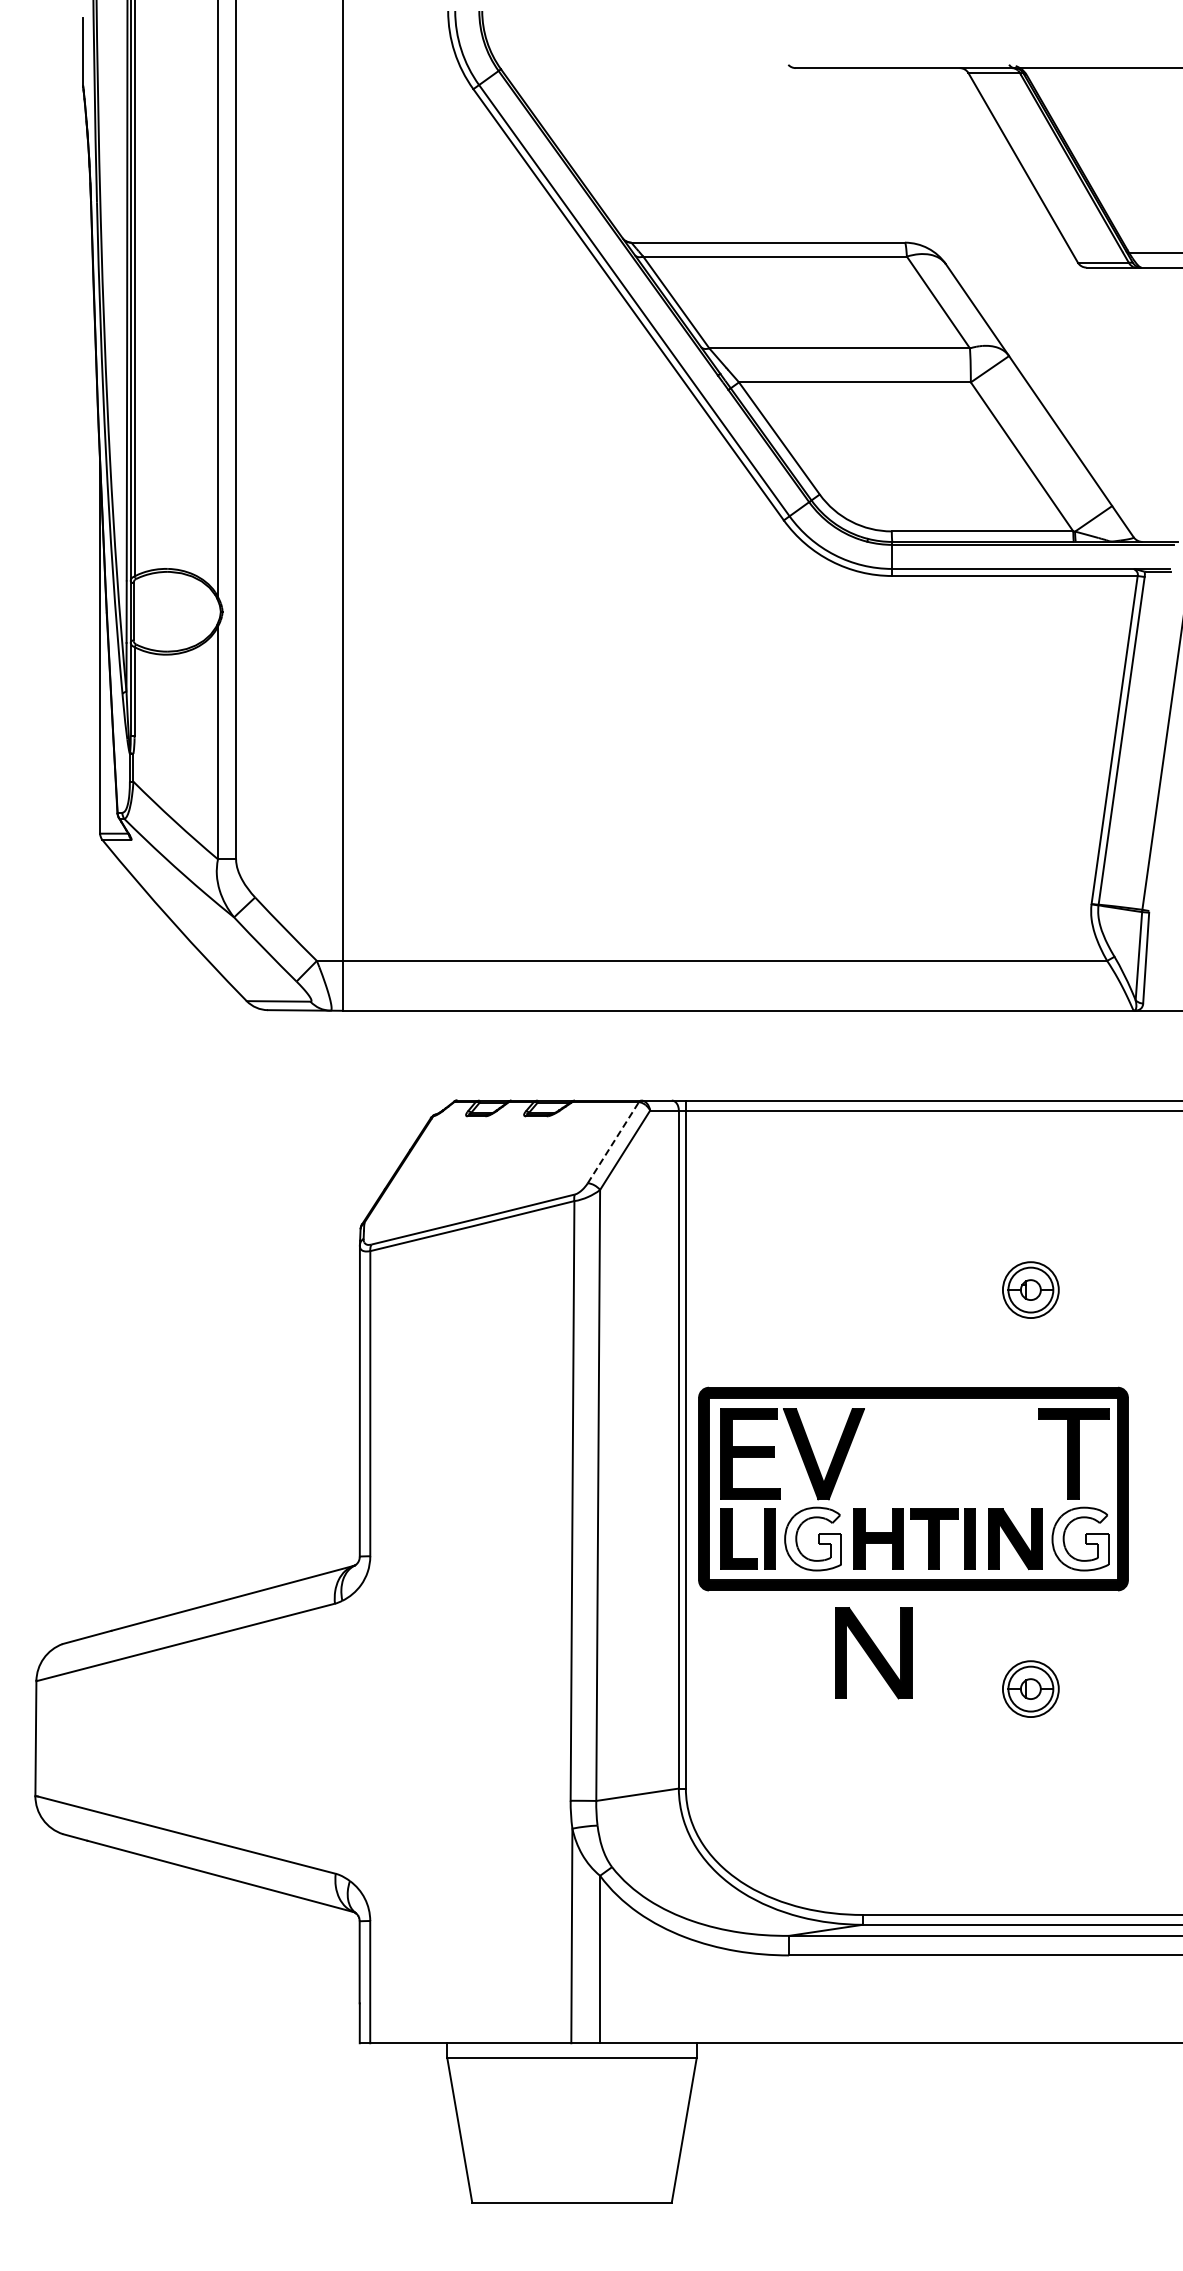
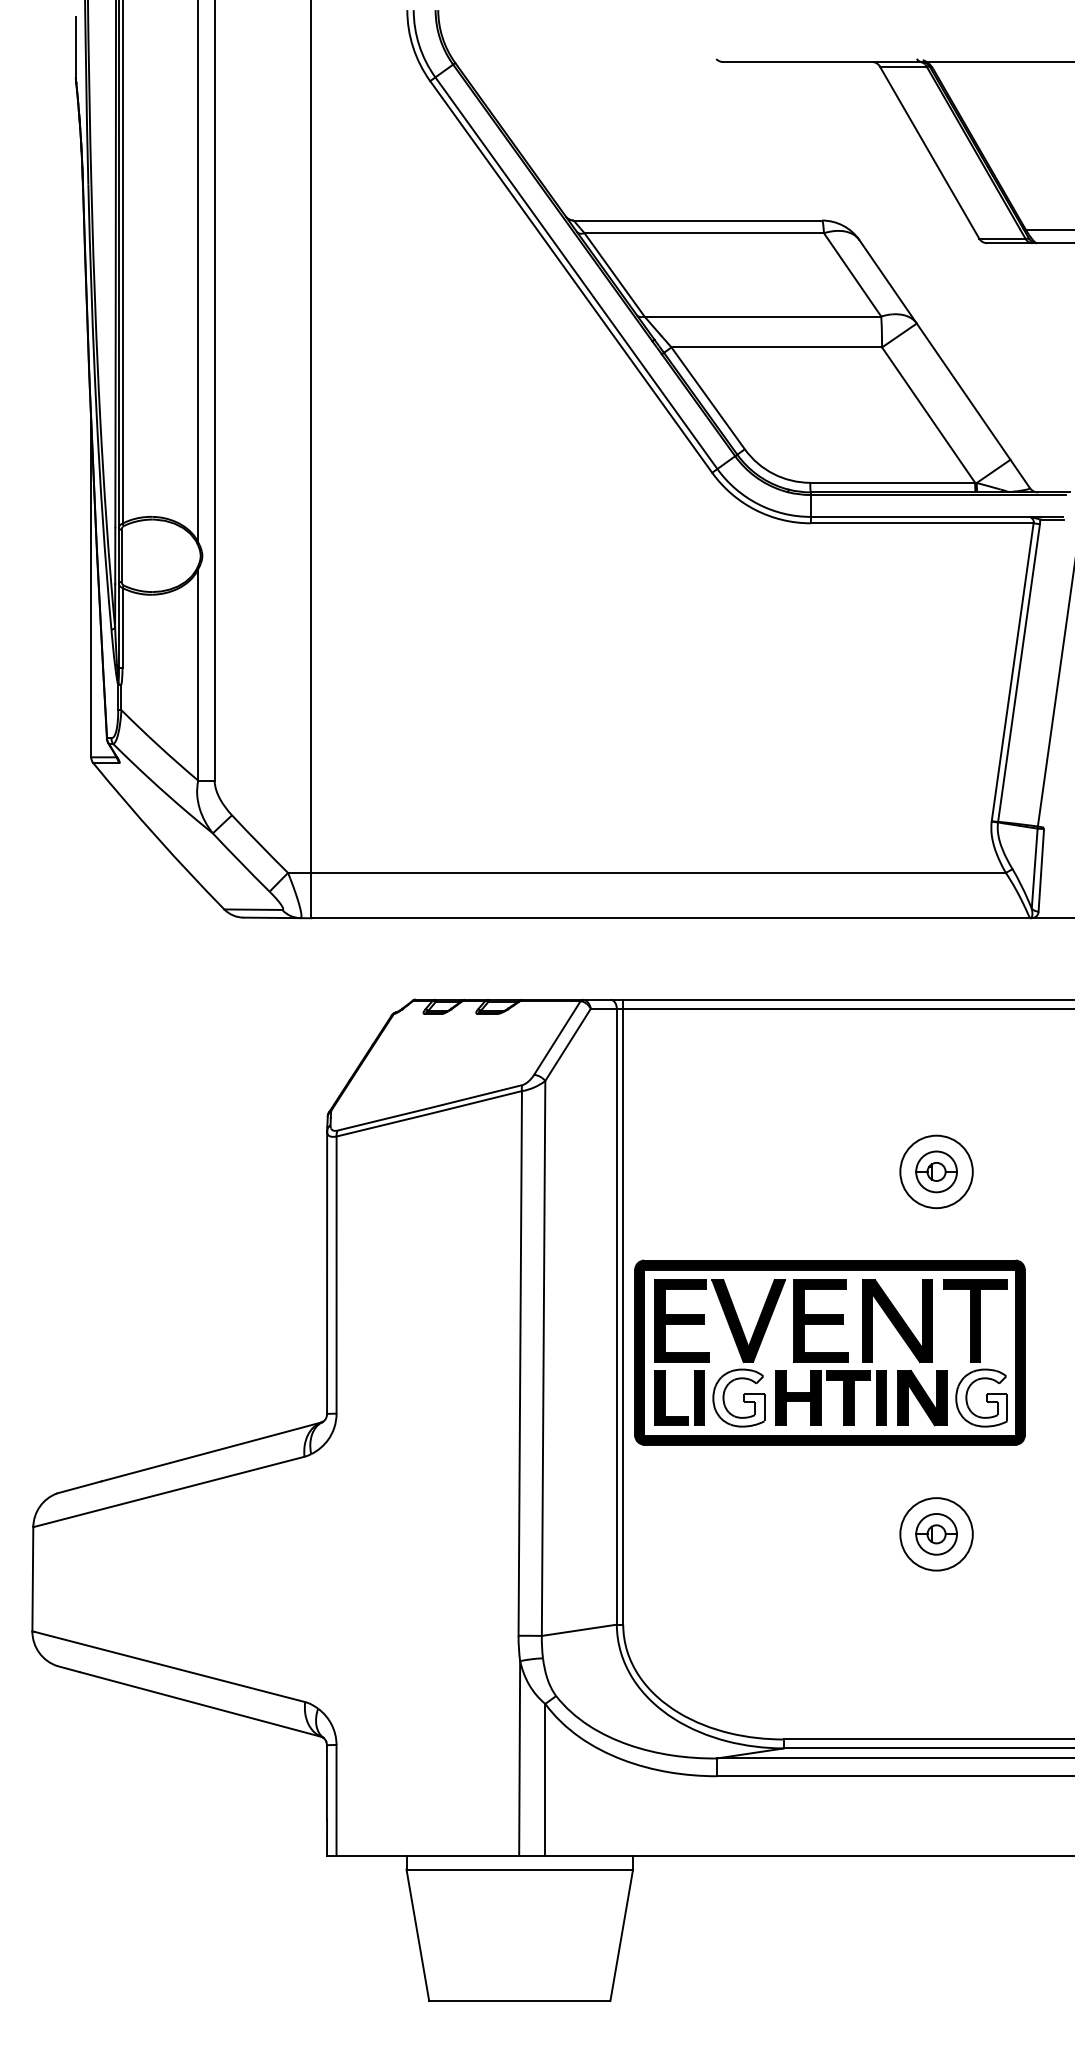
line: (613, 1142) -> (557, 1037), dashed -> solid
circle: (1030, 1290) -> (936, 1172), size x1.43
part: (903, 1453) -> (820, 1320), added
part: (873, 1653) -> (897, 1321), moved
circle: (1030, 1689) -> (936, 1534), size x1.43

